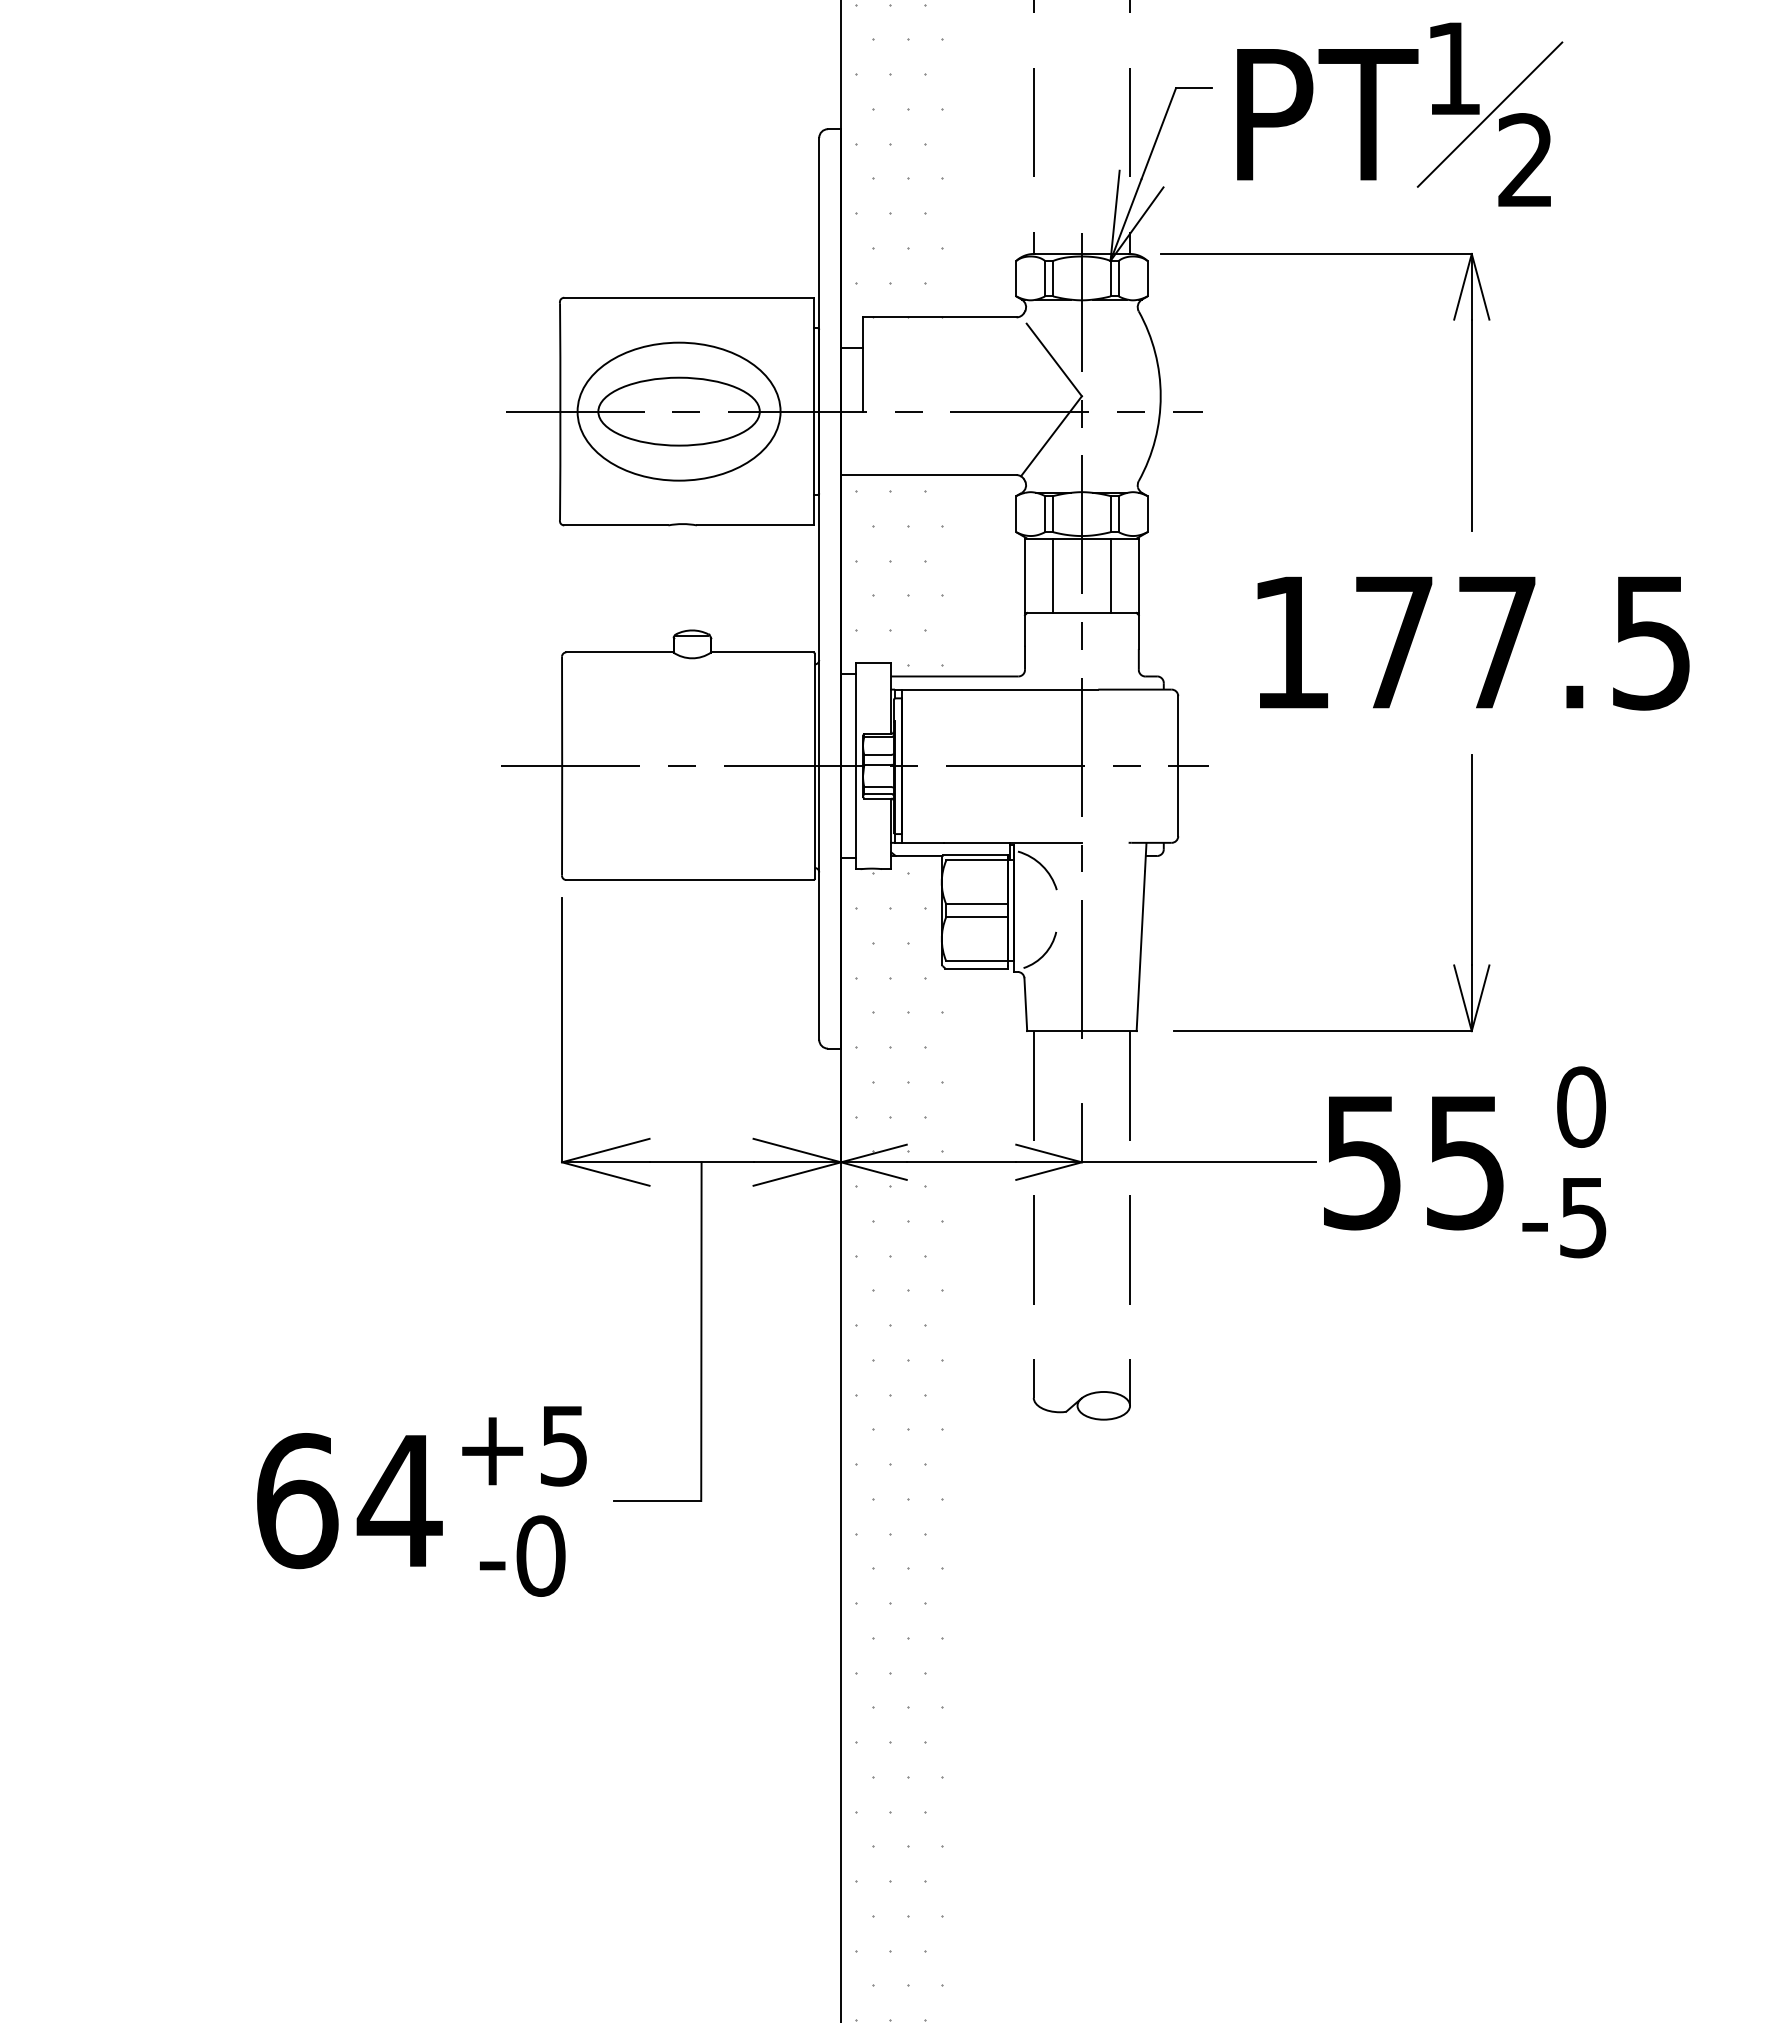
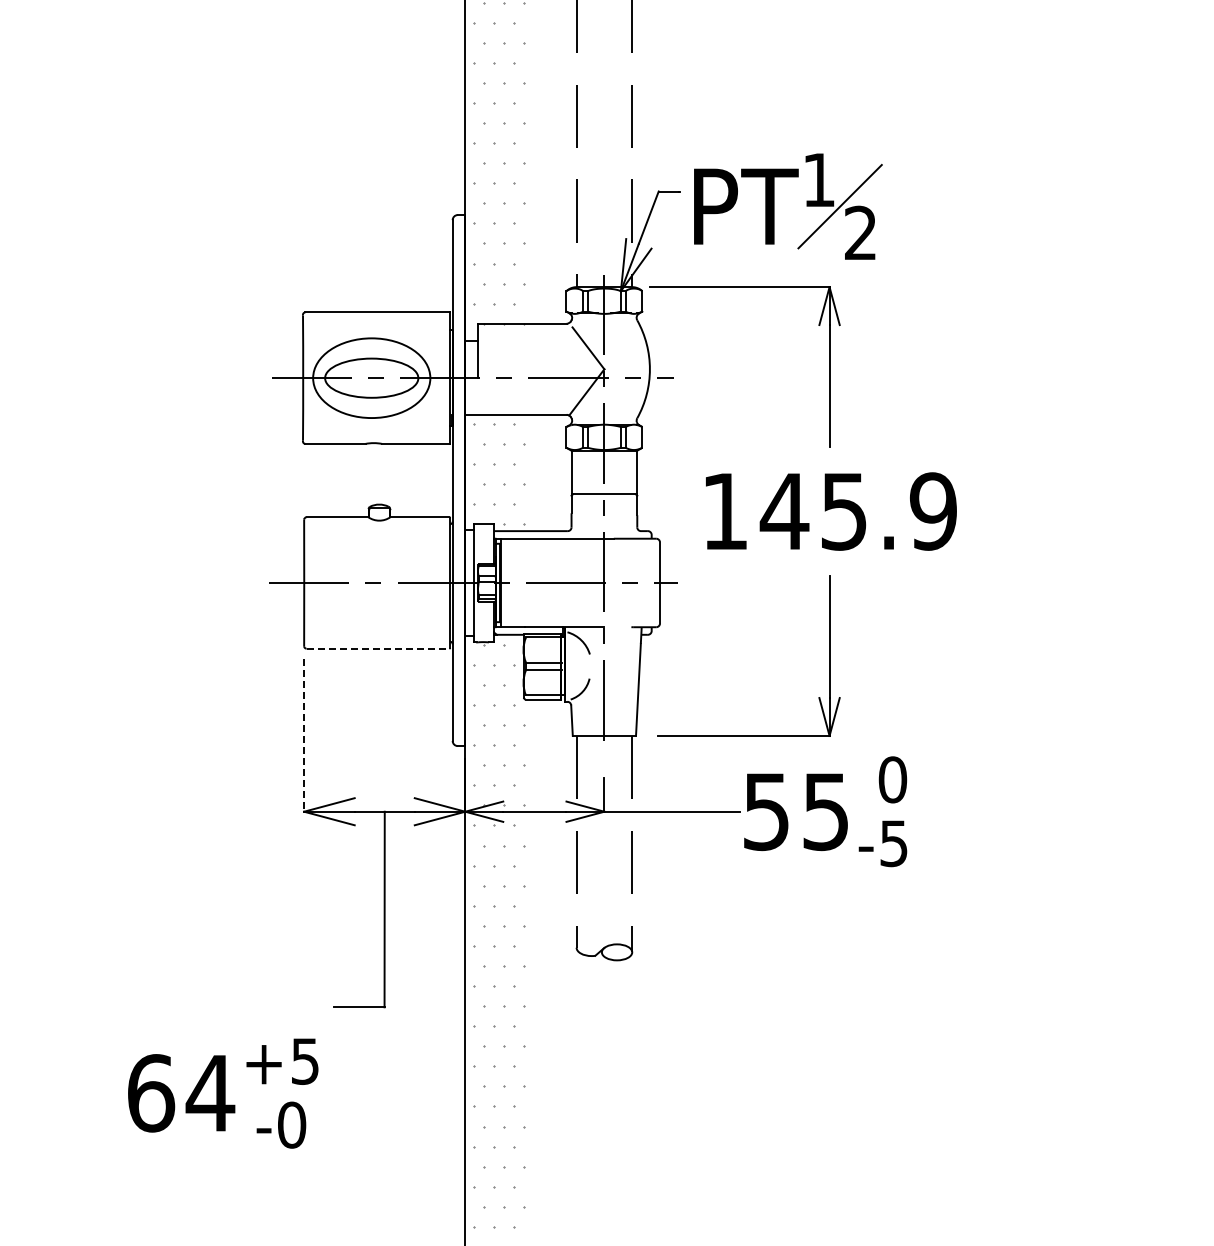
line: (1052, 574) -> (587, 472), removed
line: (1111, 574) -> (621, 472), removed
text: (1520, 642) -> (857, 511), 177.5 -> 145.9
line: (690, 879) -> (378, 648), solid -> dashed
line: (562, 1030) -> (304, 735), solid -> dashed
text: (422, 1501) -> (223, 1093), moved

